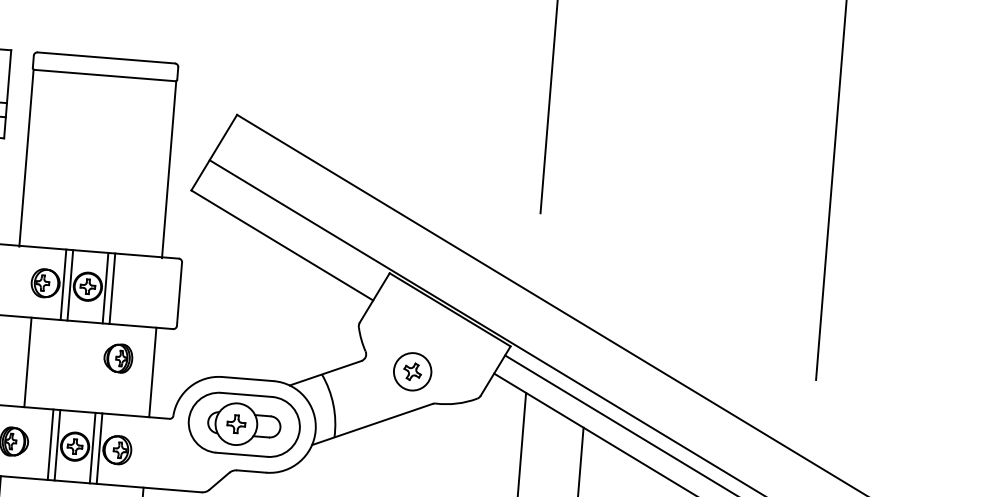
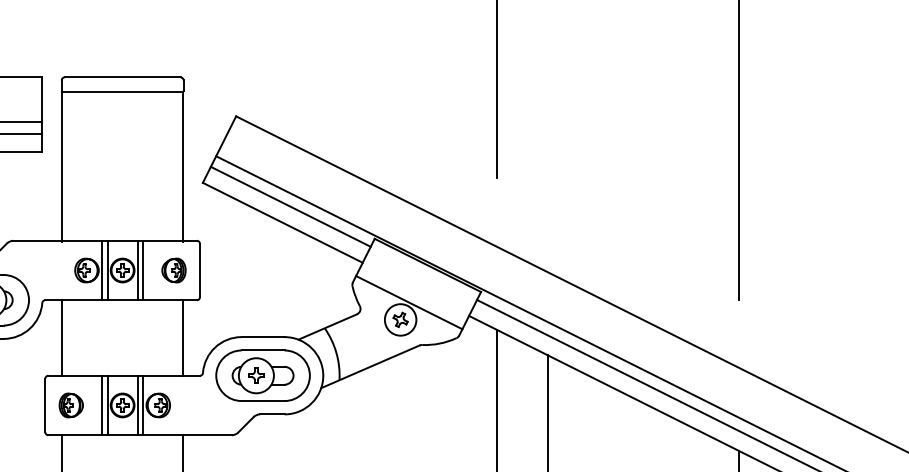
line: (292, 226) -> (290, 206), added
line: (424, 351) -> (409, 302), added
part: (117, 358) -> (173, 270), moved
line: (28, 361) -> (62, 337), moved

